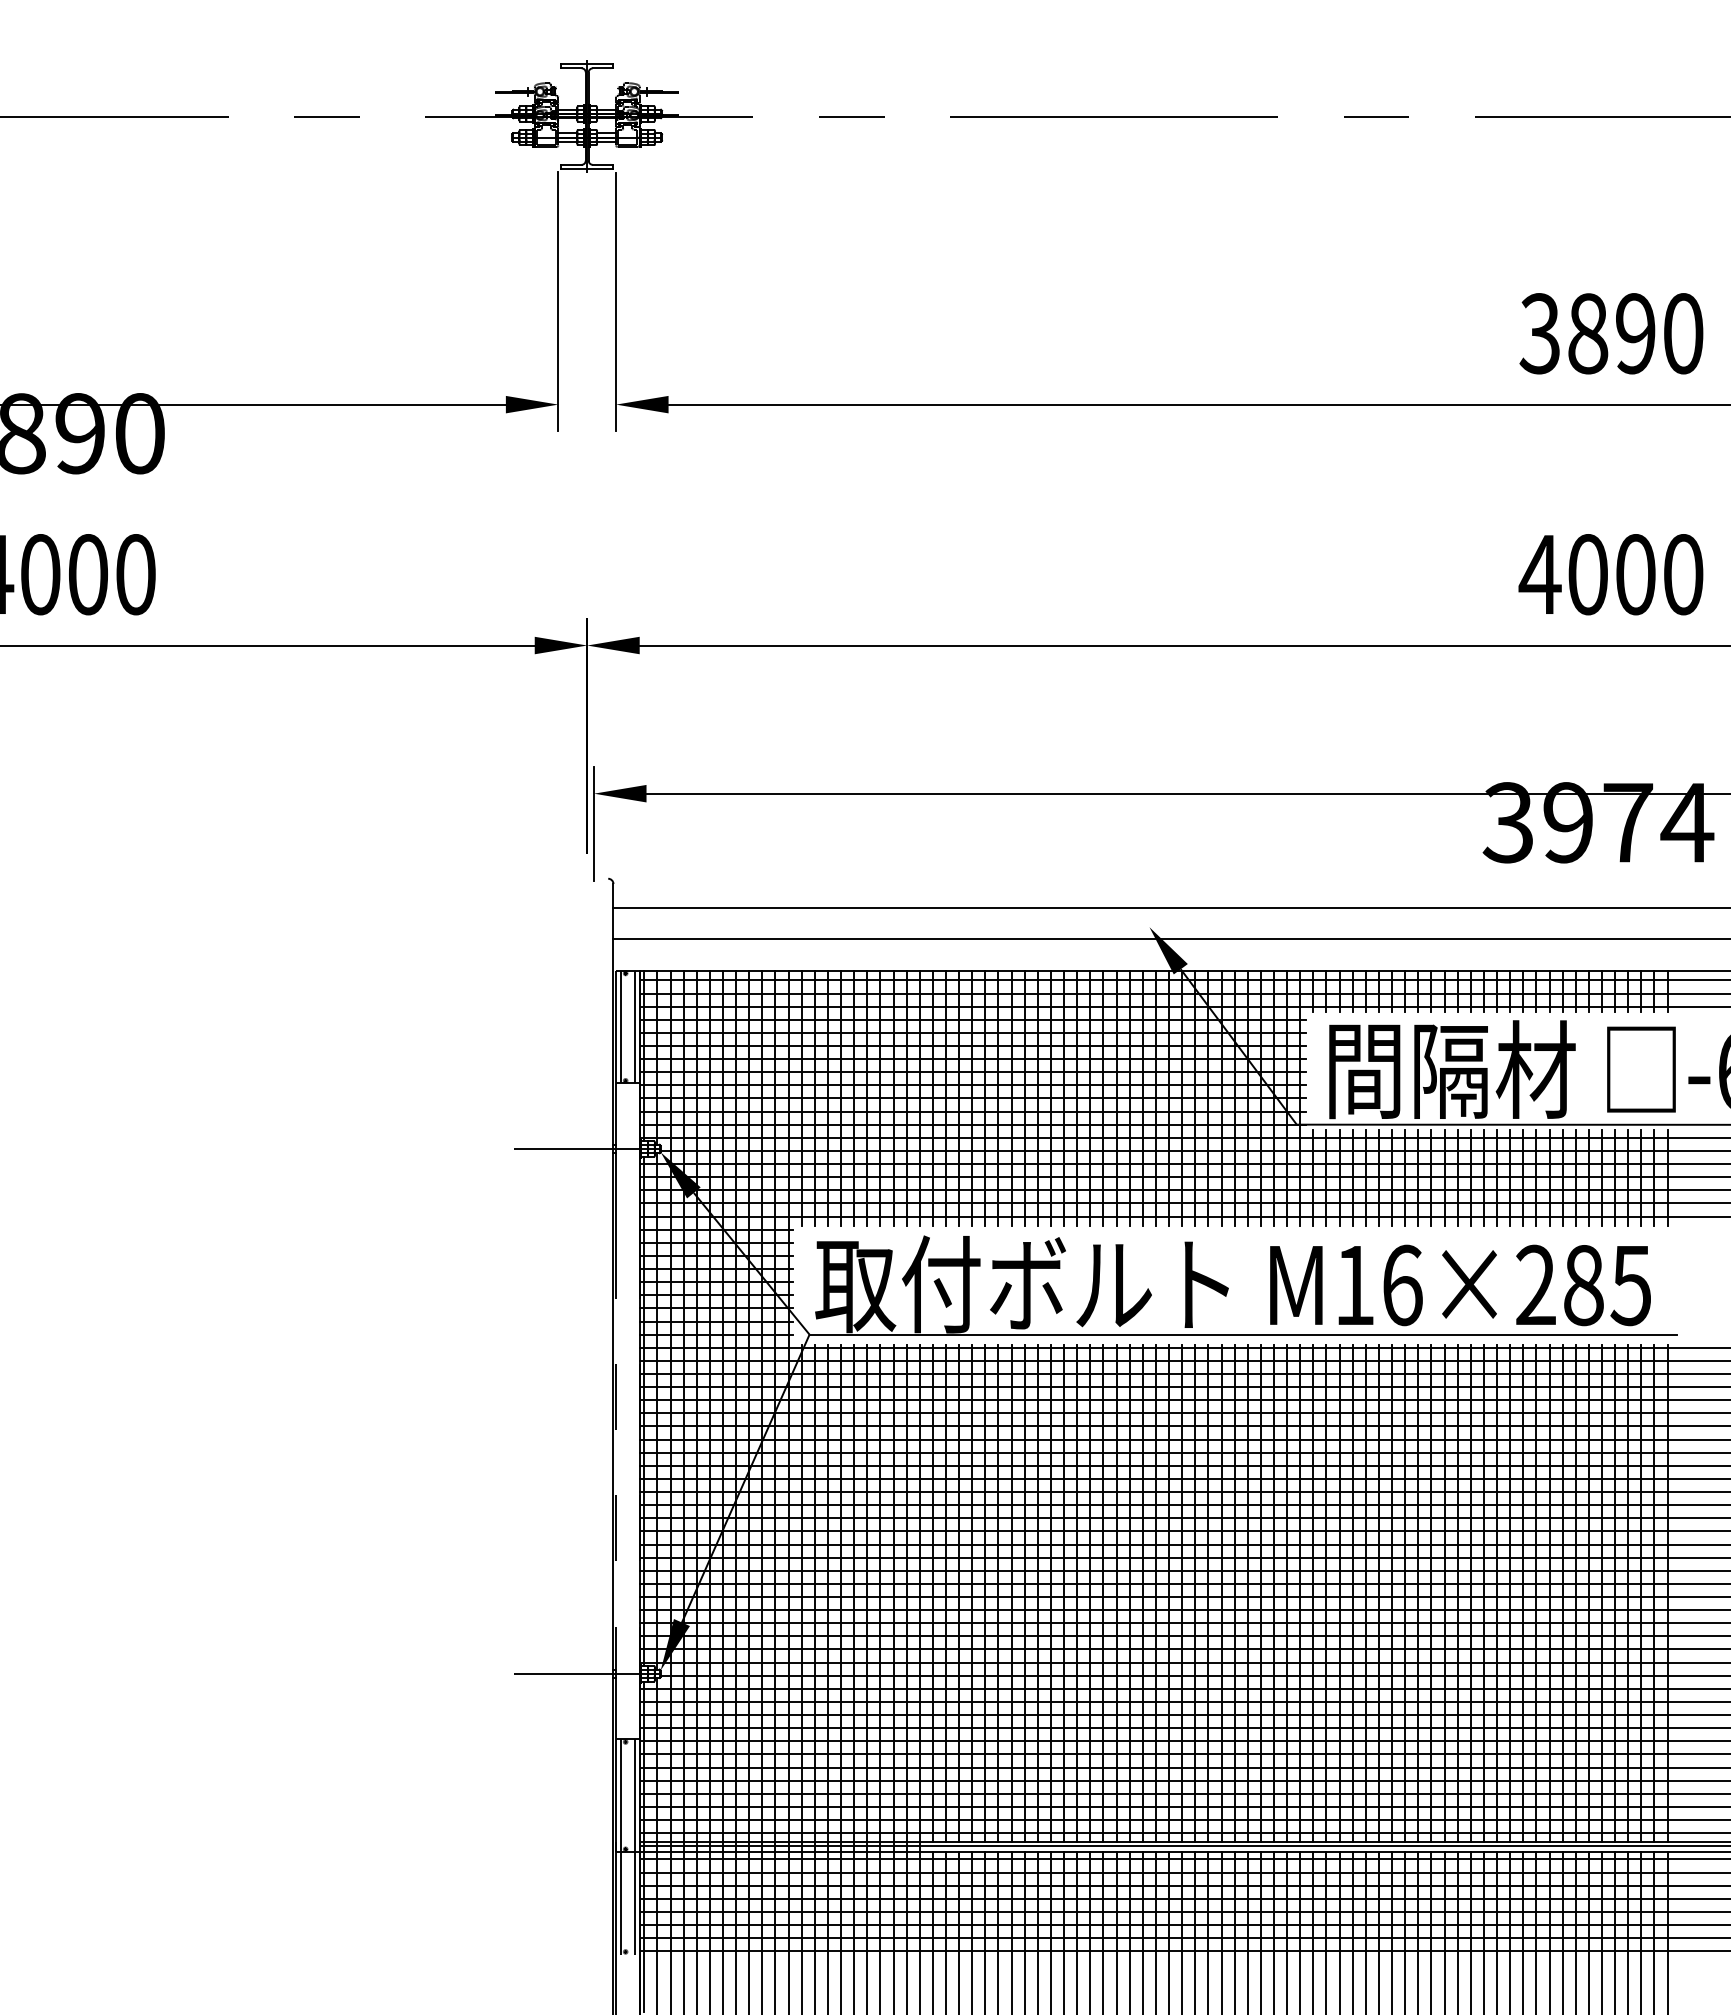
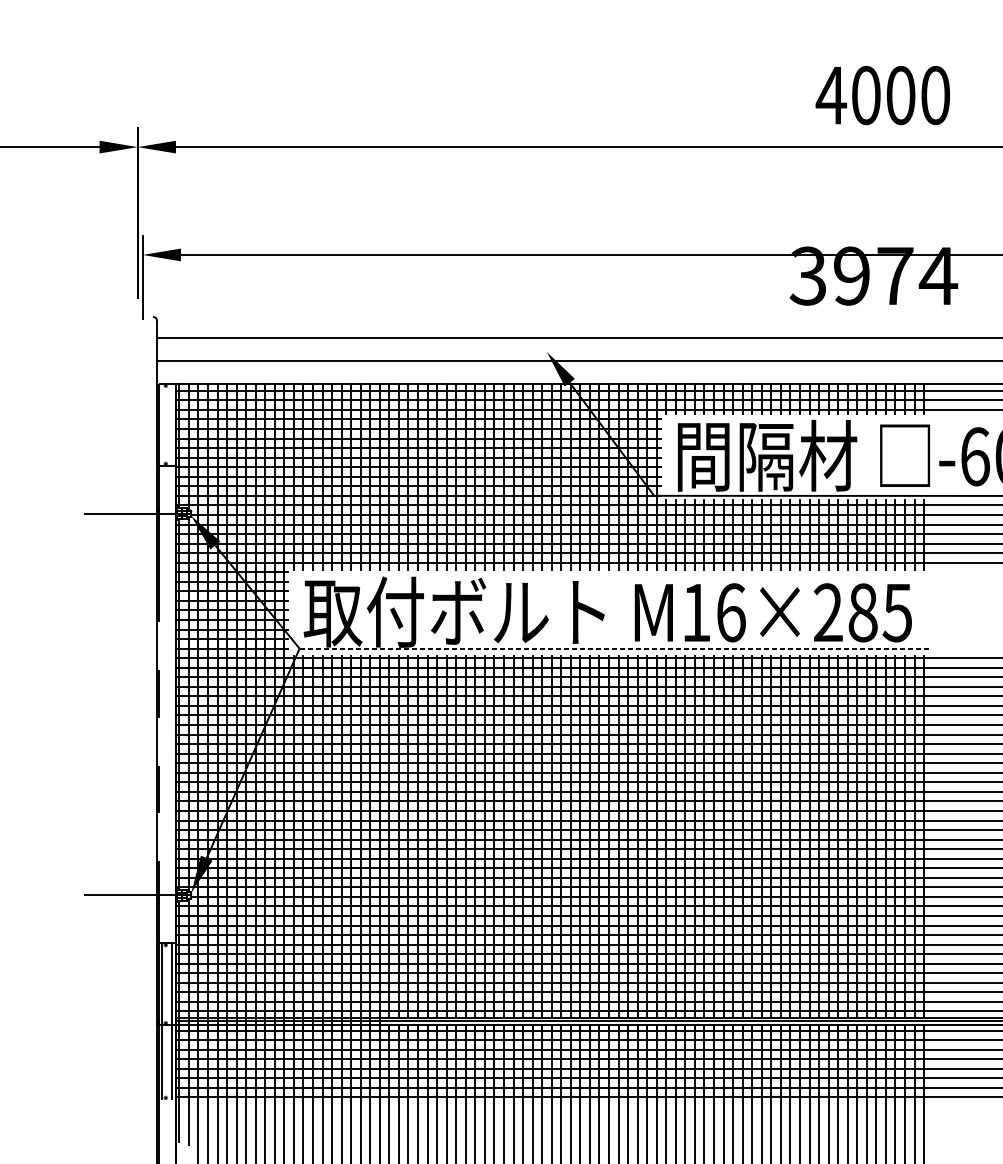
line: (621, 1026) -> (162, 424), removed
line: (634, 1026) -> (172, 424), removed
line: (1243, 1334) -> (615, 648), solid -> dashed

